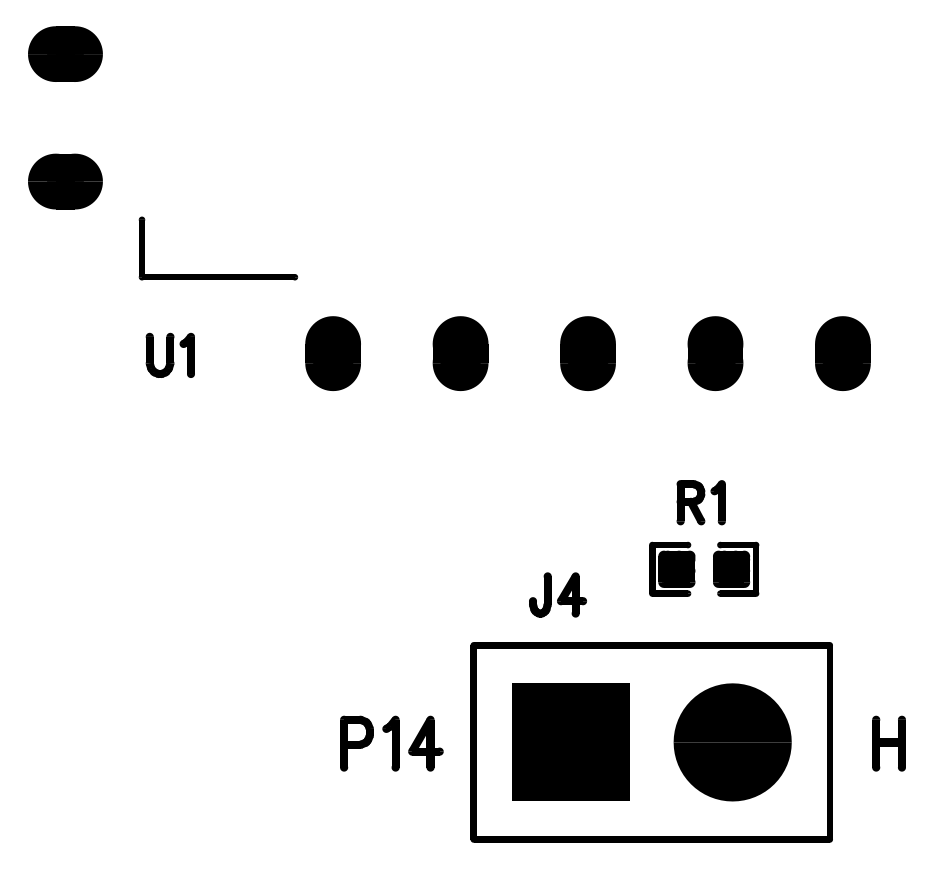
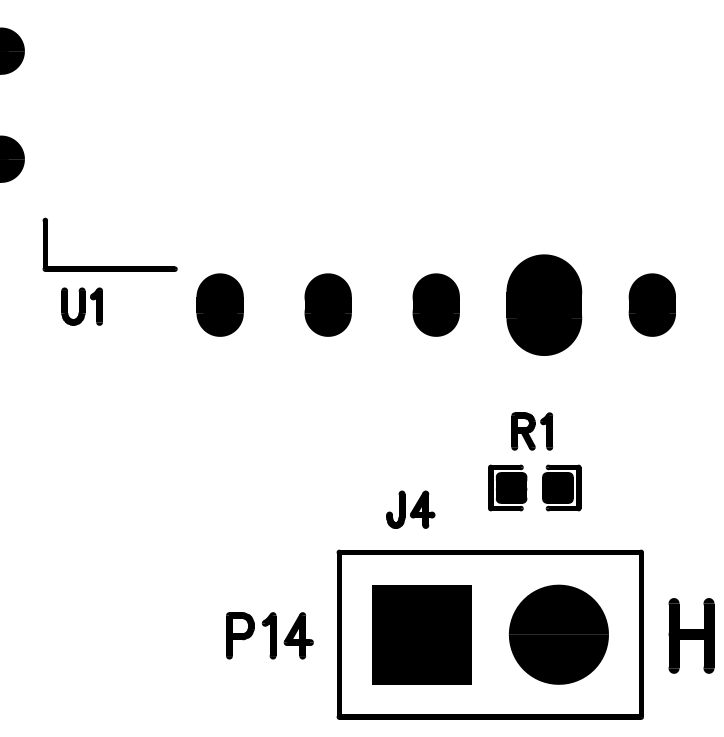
part: (218, 274) -> (110, 266), moved
part: (715, 353) -> (544, 305), size x1.6
part: (888, 743) -> (691, 635), size x1.6

